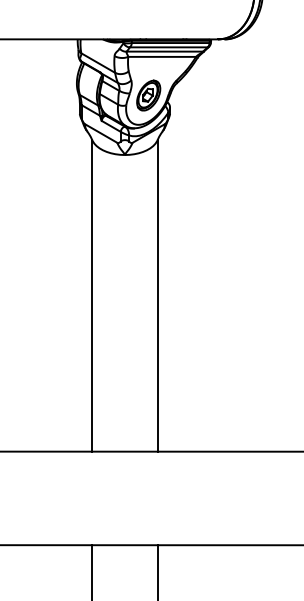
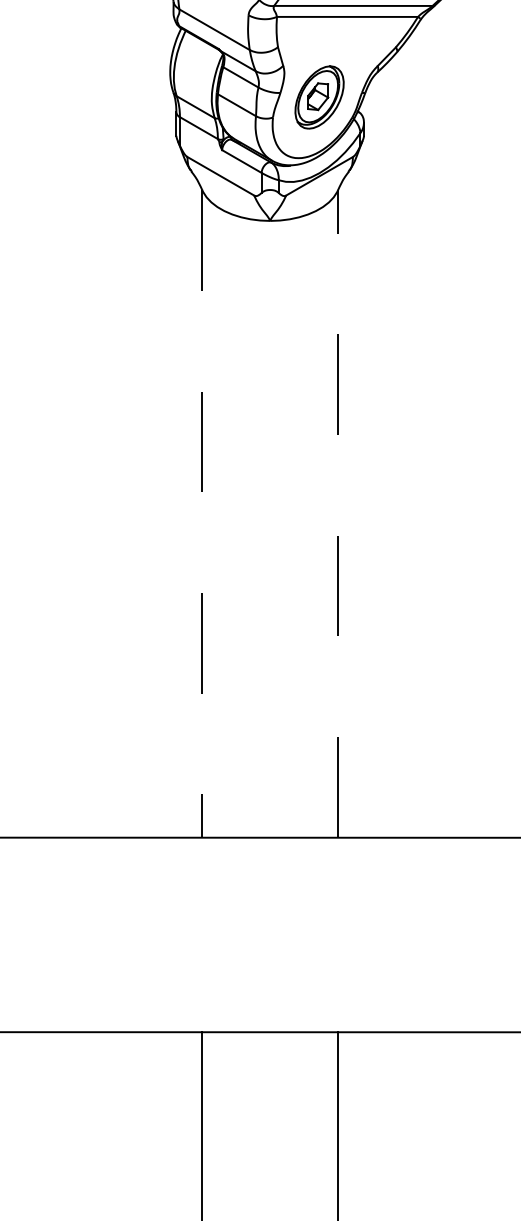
line: (92, 295) -> (202, 513), solid -> dashed
line: (157, 295) -> (337, 513), solid -> dashed

